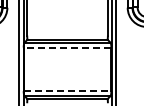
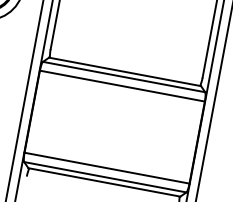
line: (67, 47) -> (122, 85), dashed -> solid
line: (67, 91) -> (106, 168), dashed -> solid

